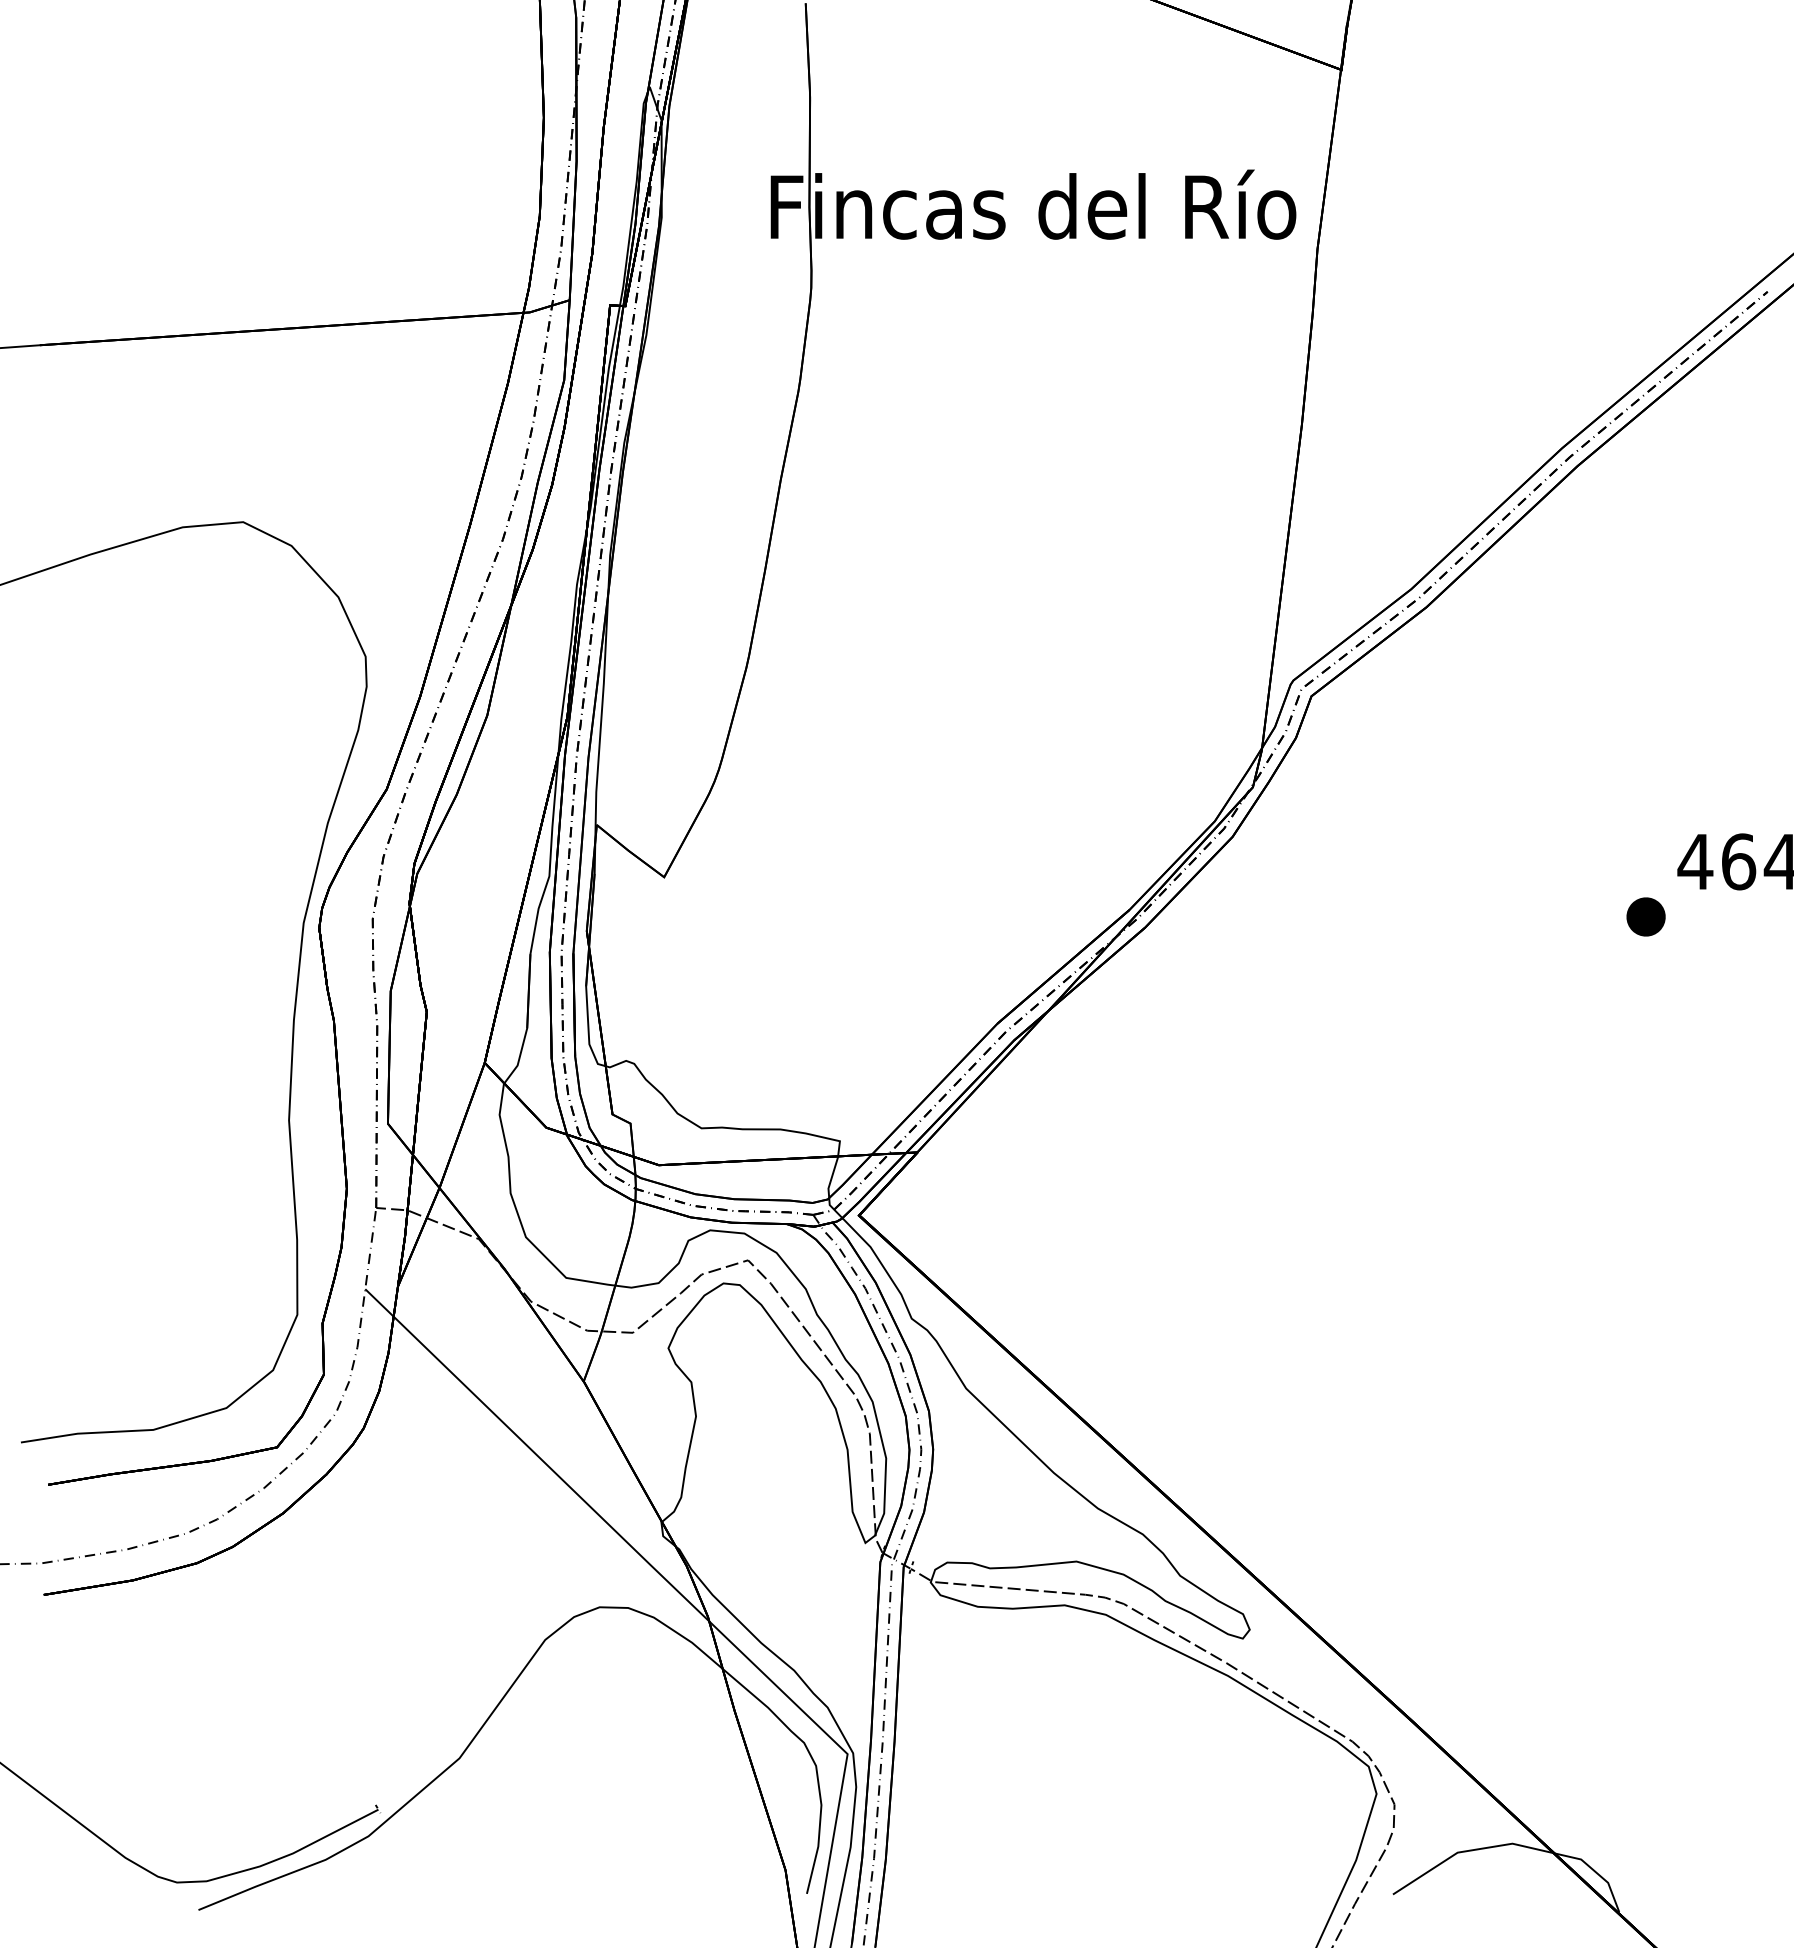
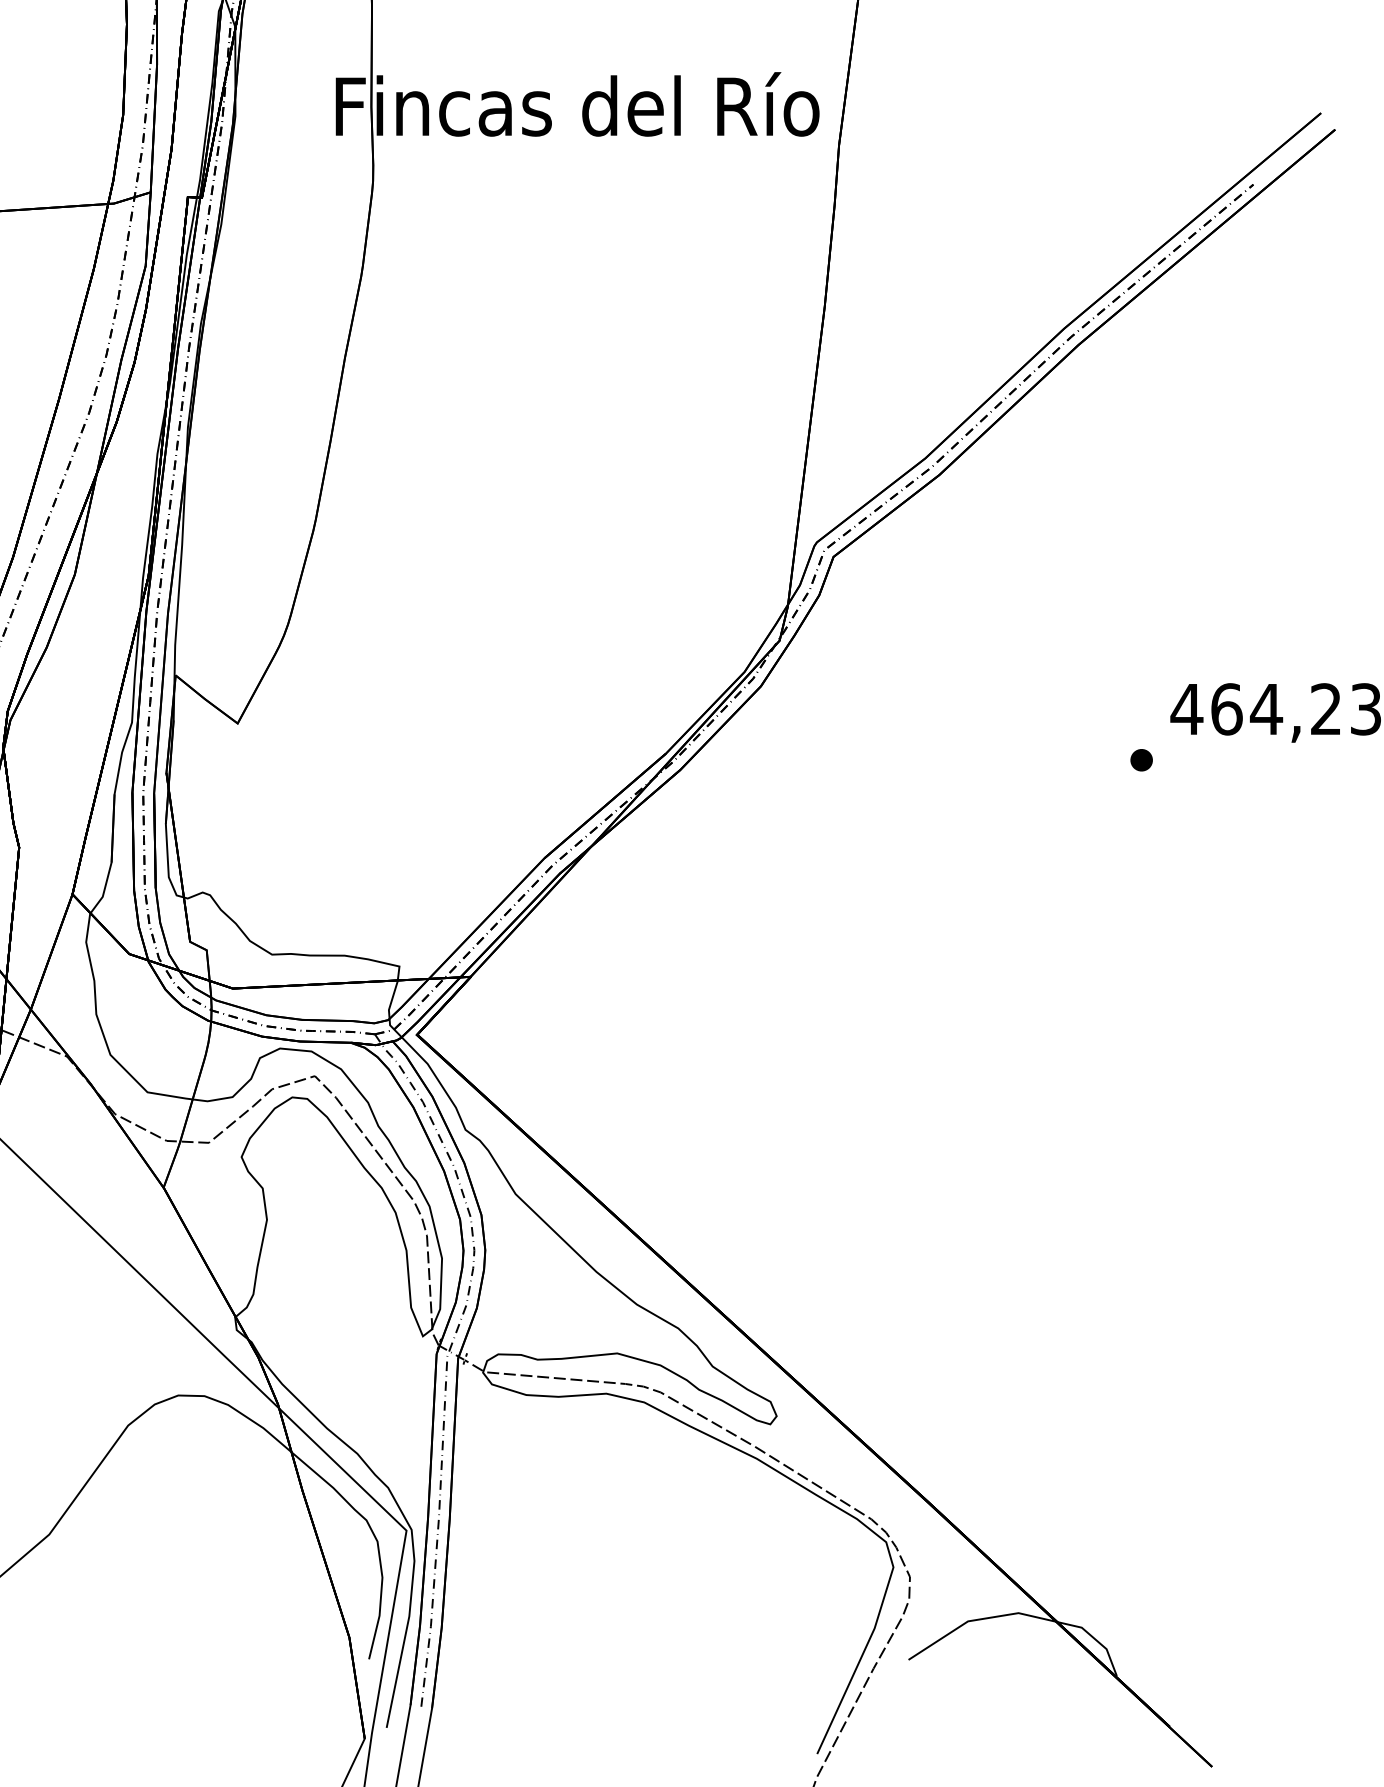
part: (1646, 917) -> (1141, 760), size x0.62

